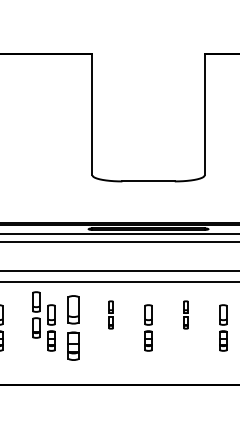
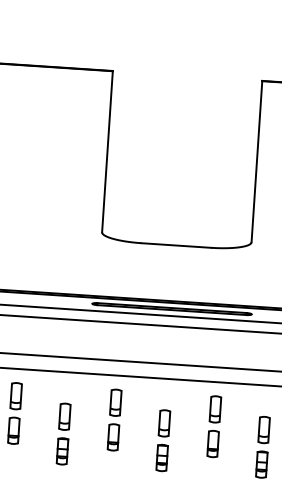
part: (110, 314) -> (113, 419), size x1.67
part: (185, 314) -> (213, 425), size x1.67
part: (51, 327) -> (34, 431), removed
part: (73, 327) -> (63, 433), size x0.71

